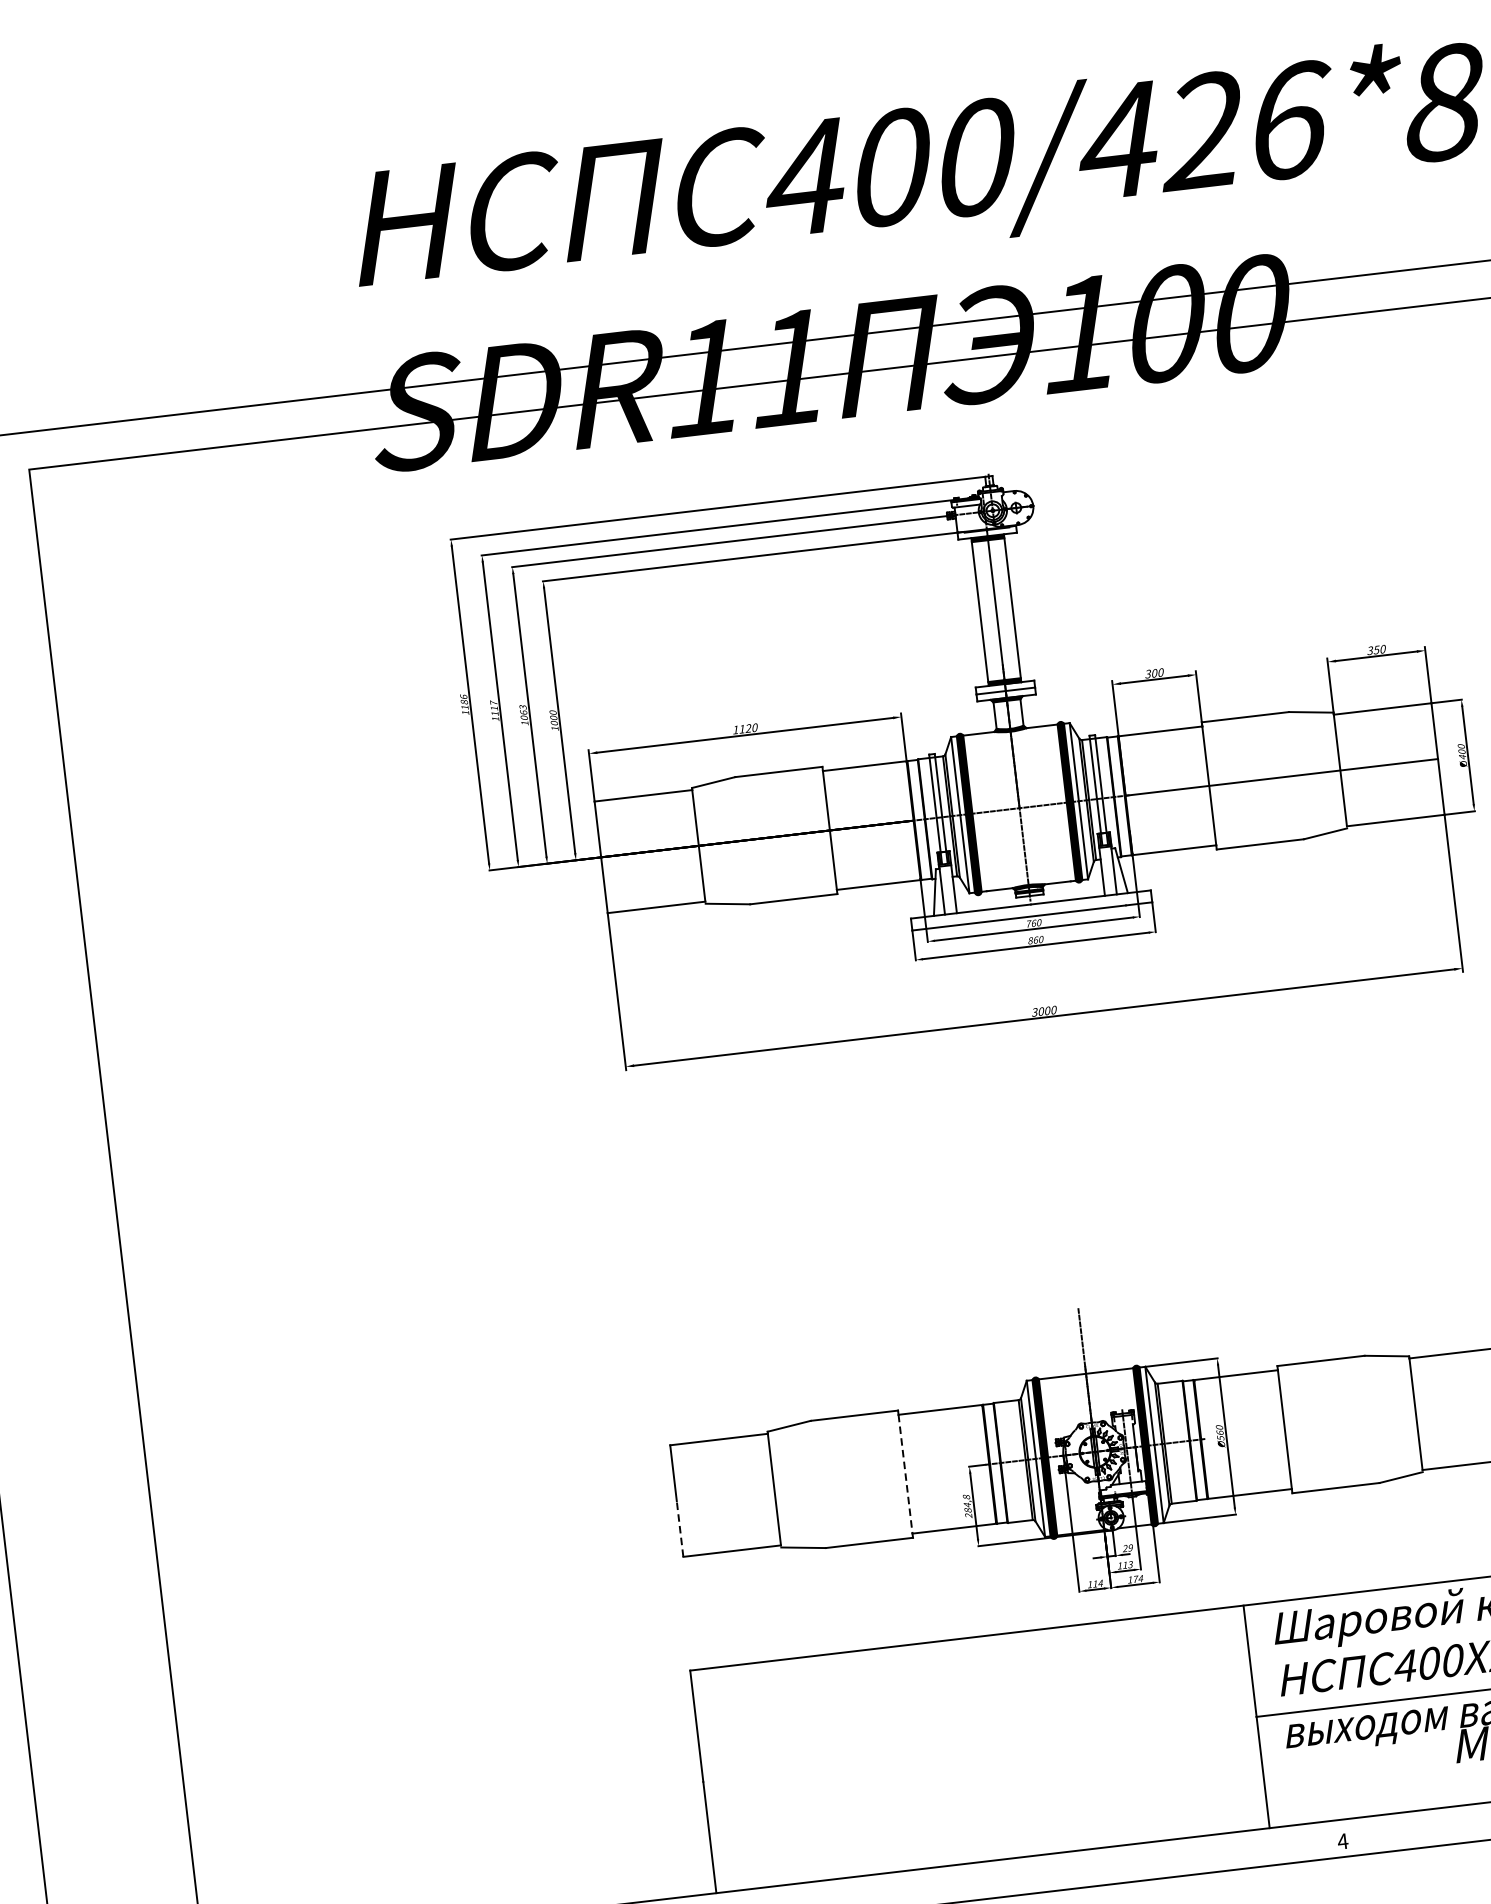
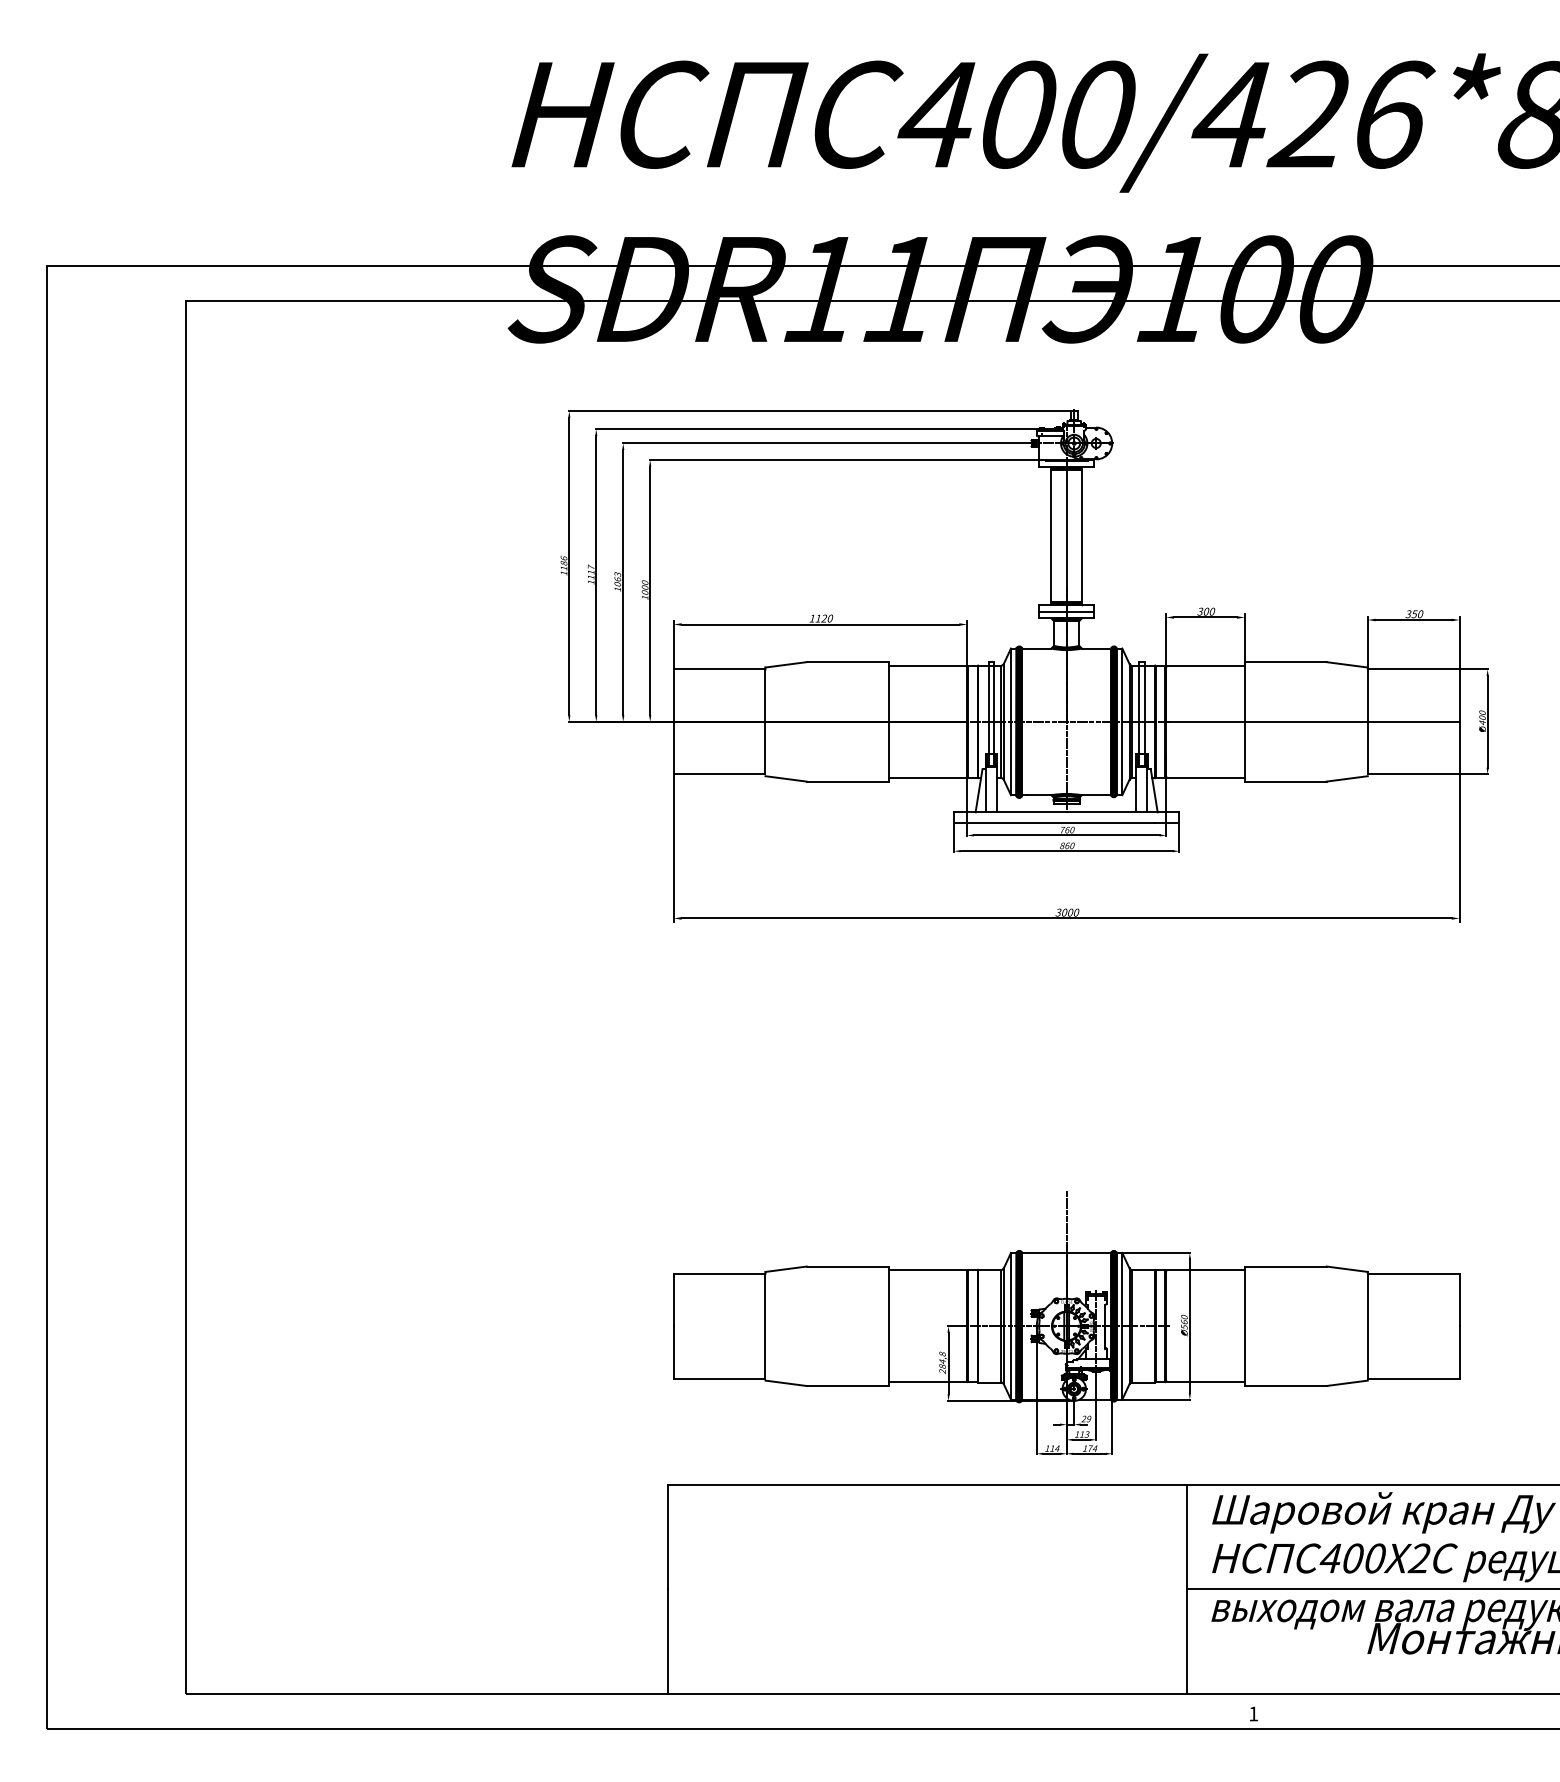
line: (905, 1474) -> (888, 1326), dashed -> solid
line: (679, 1527) -> (673, 1351), dashed -> solid
text: (1342, 1840) -> (1253, 1713), 4 -> 1

